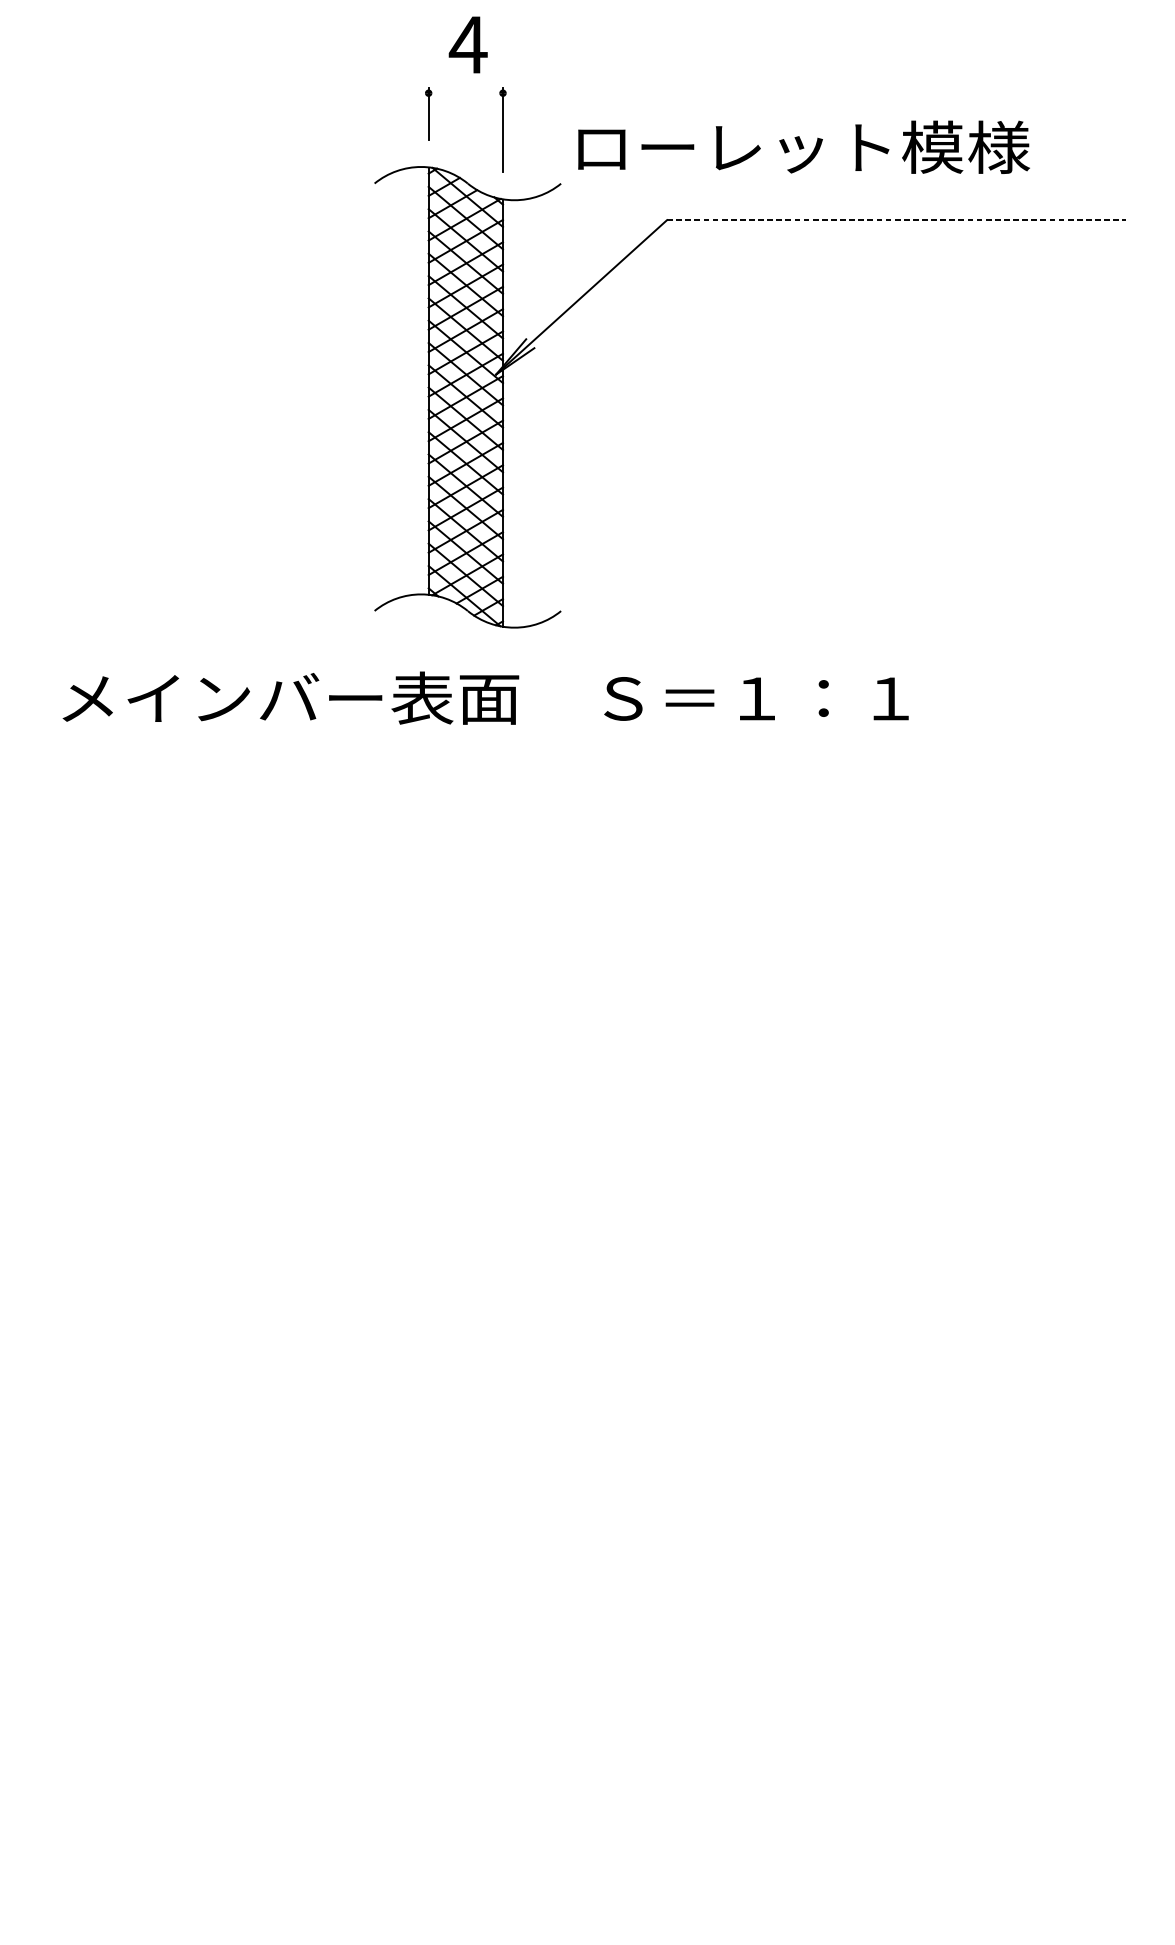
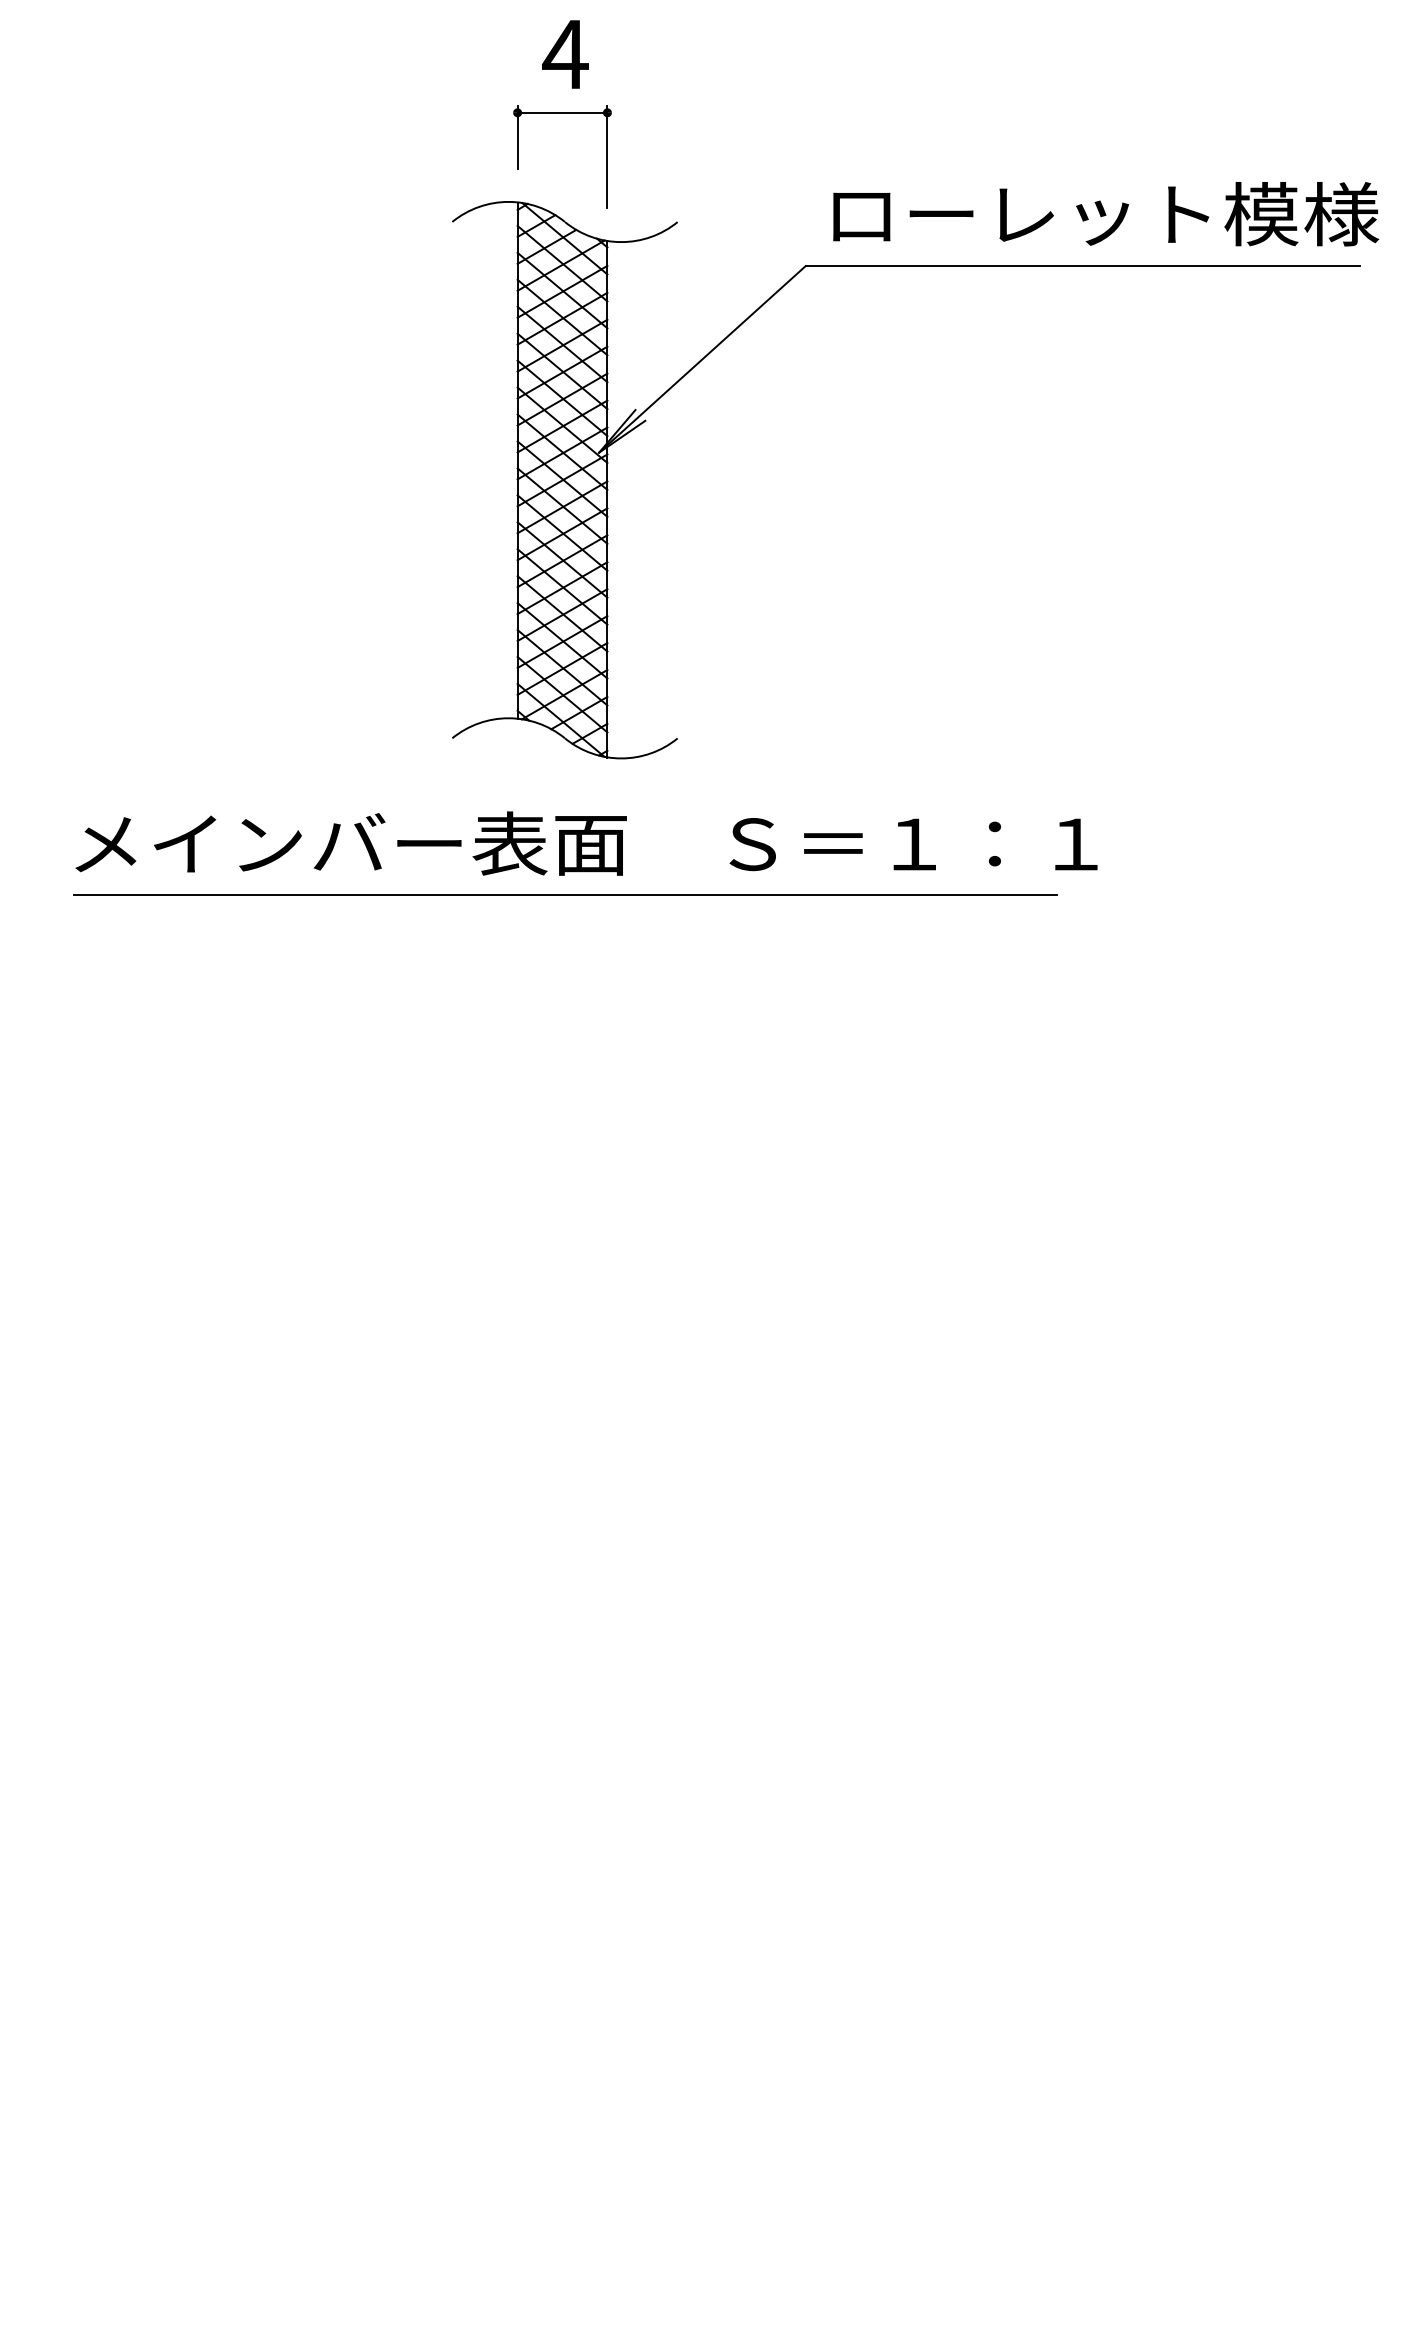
line: (465, 92) -> (562, 112), added
text: (804, 147) -> (1106, 214), moved
line: (897, 220) -> (1083, 266), dashed -> solid
line: (468, 740) -> (565, 894), added

